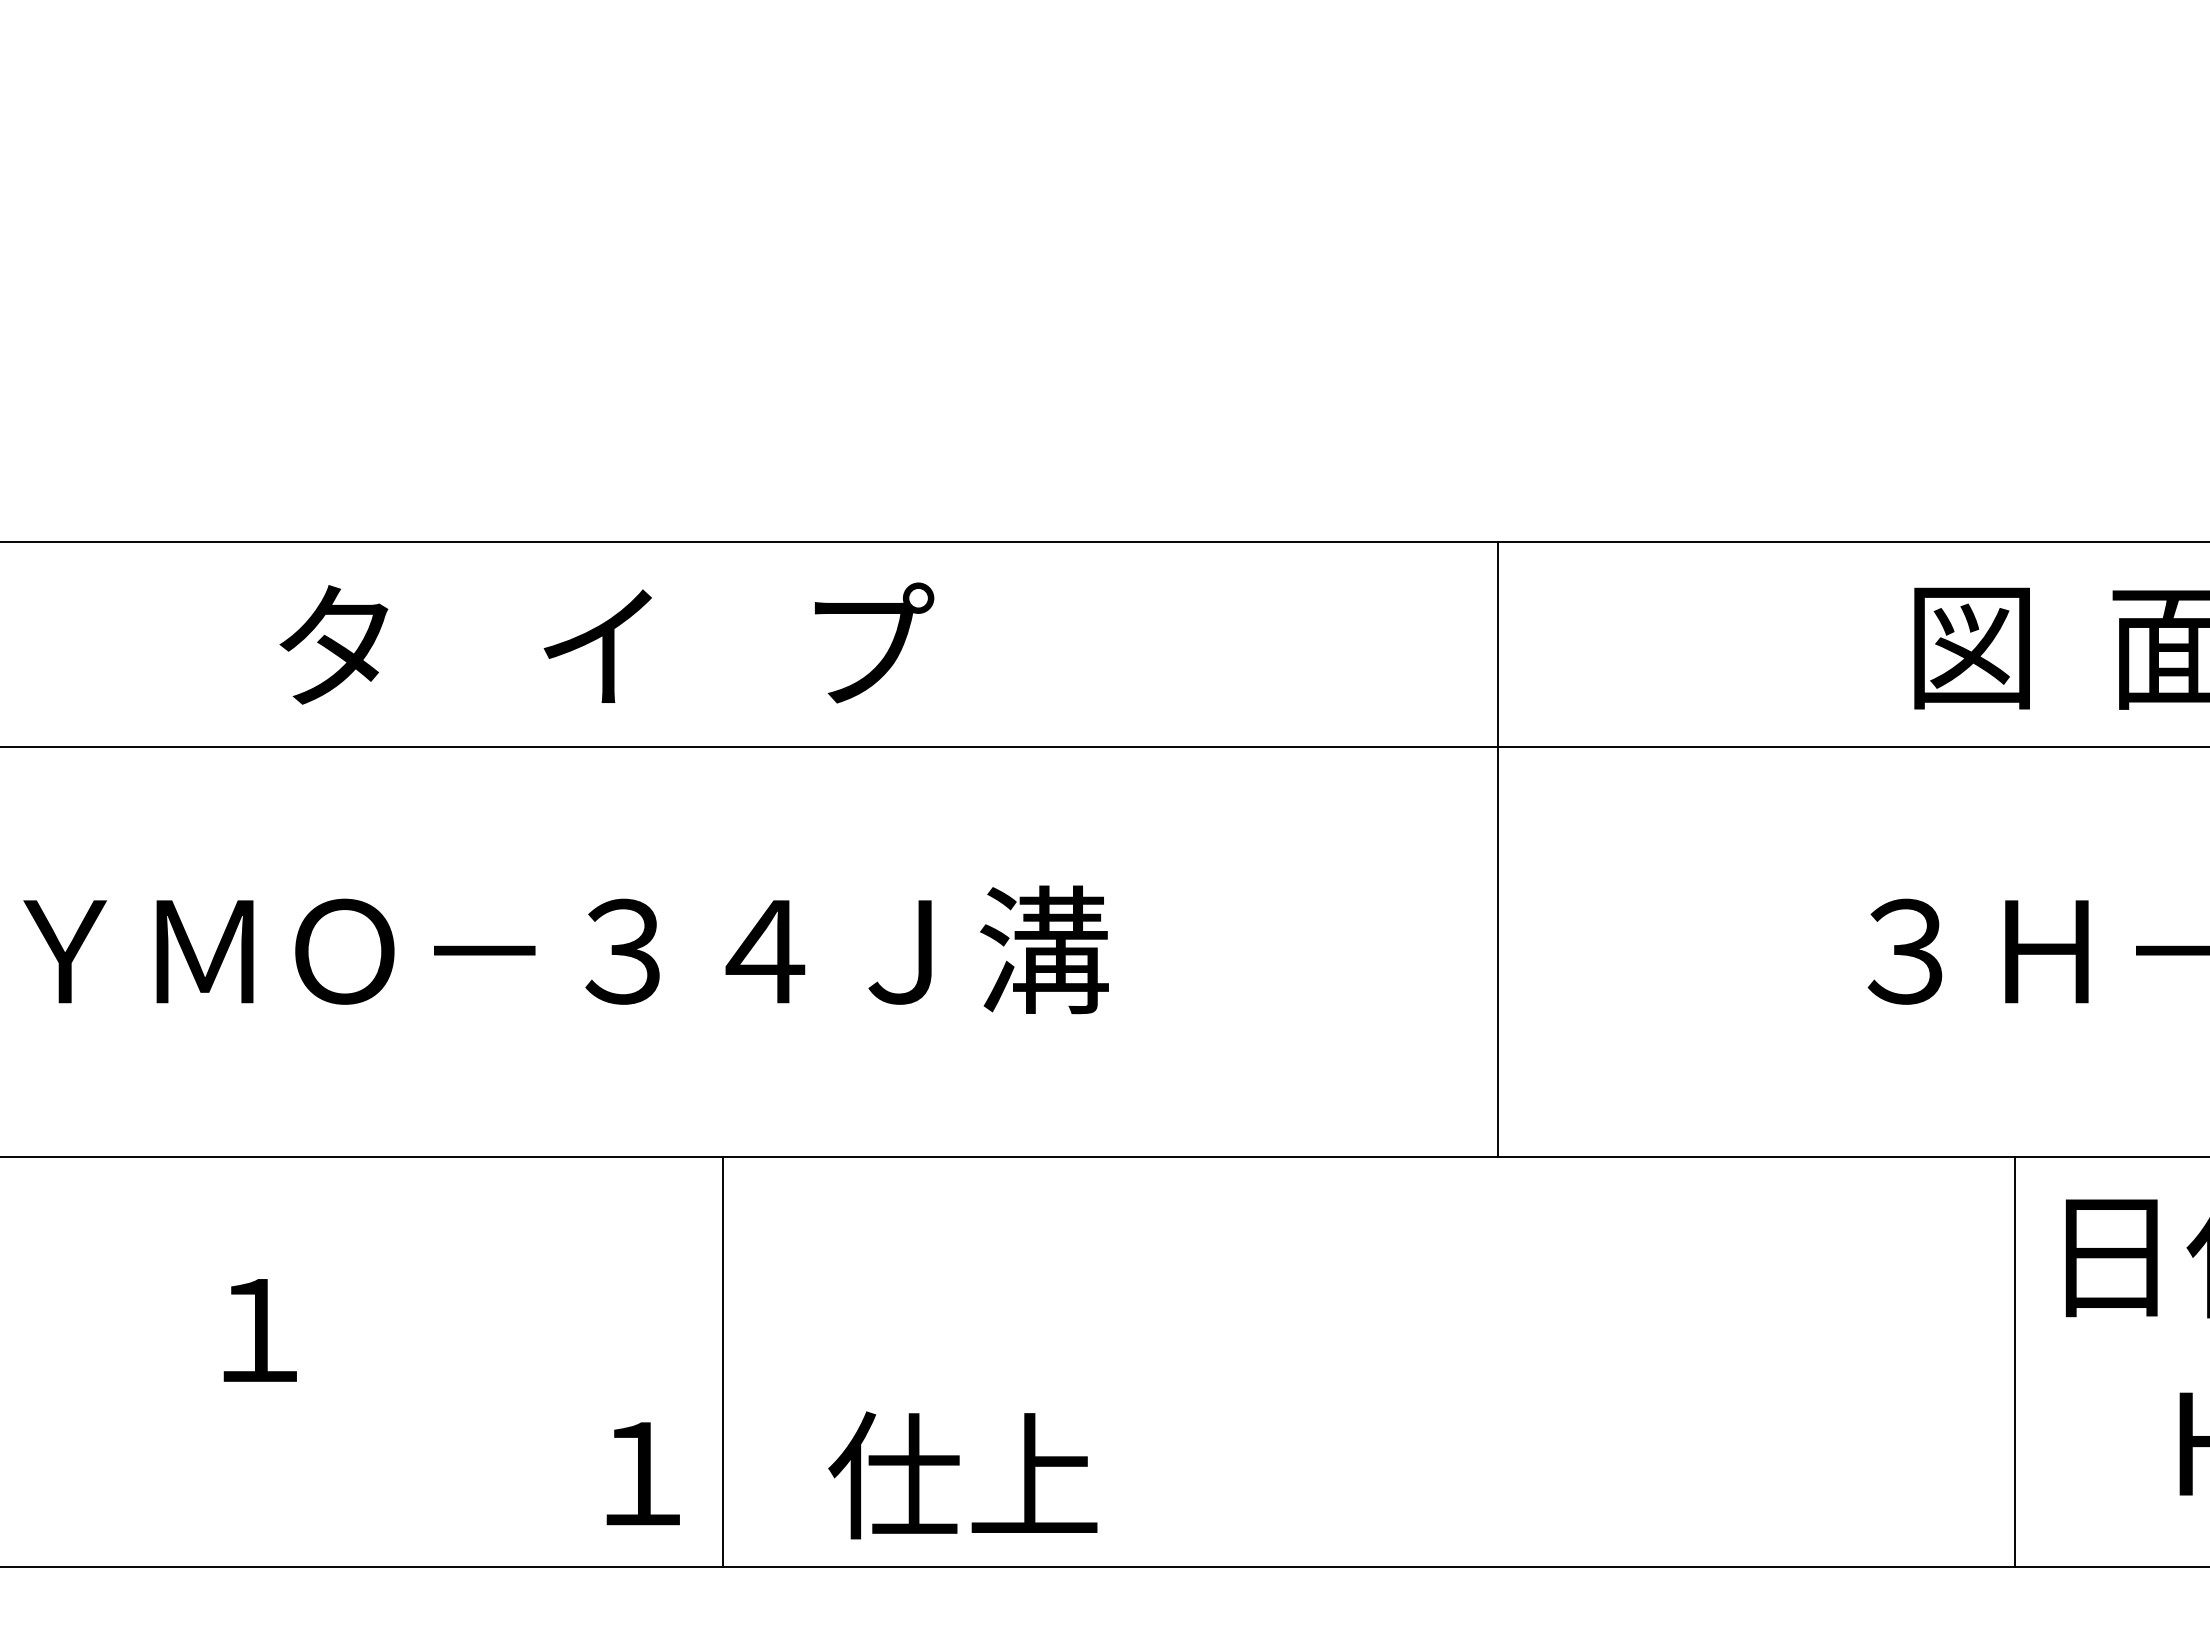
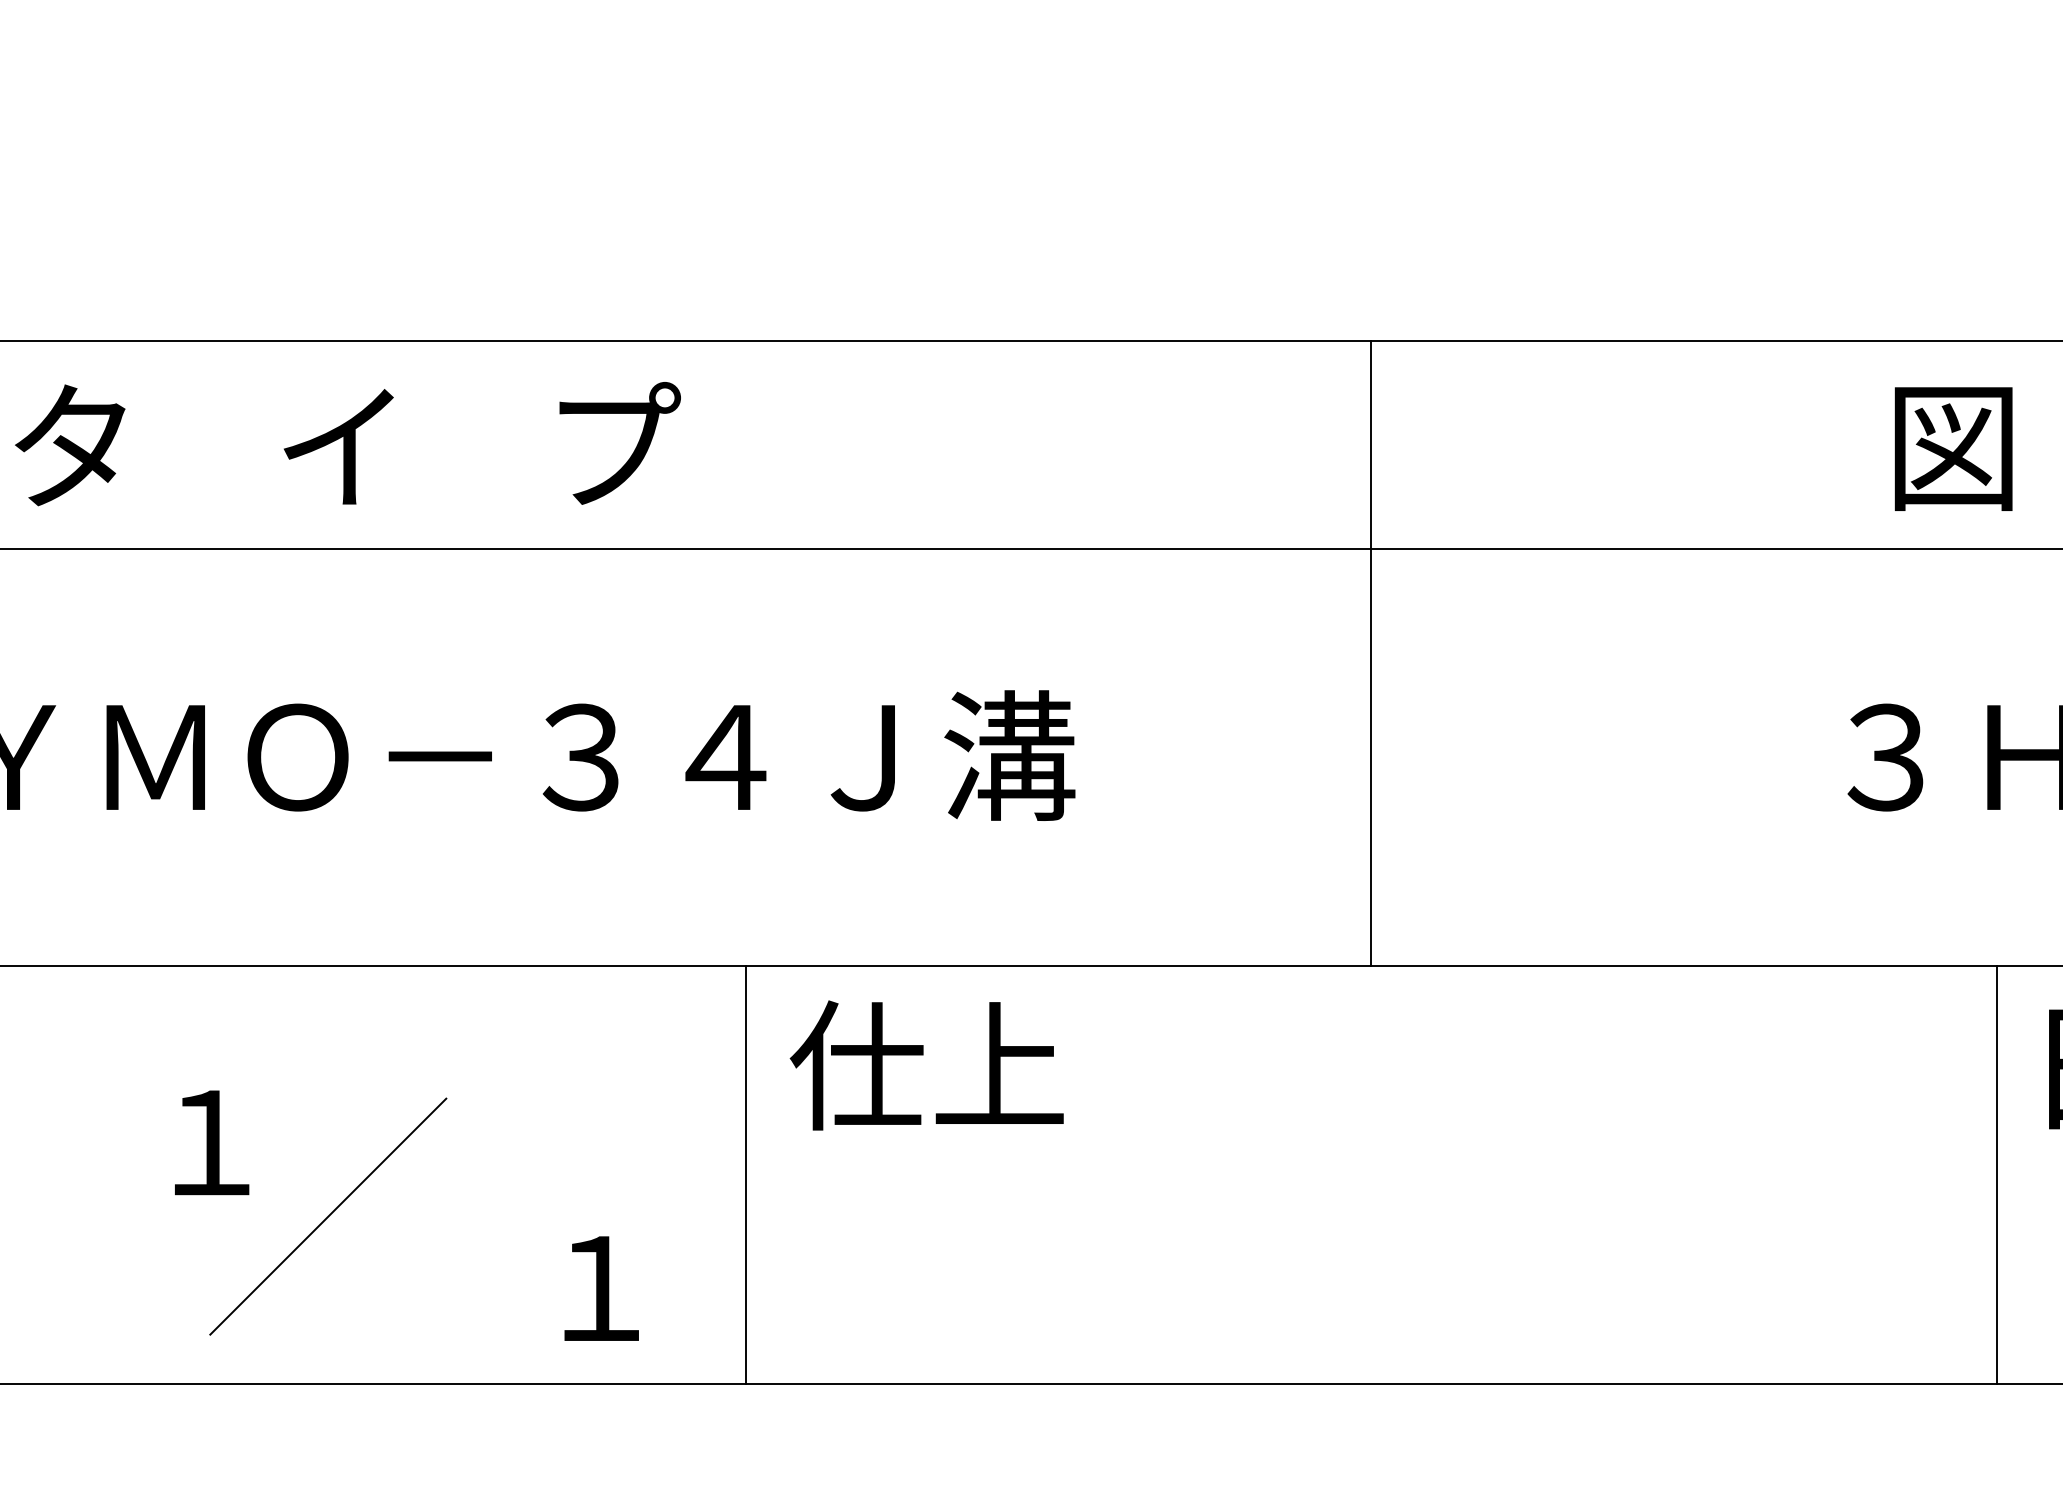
text: (606, 643) -> (347, 443), moved
line: (1497, 848) -> (1371, 652), moved
line: (722, 1361) -> (745, 1174), moved
line: (374, 1402) -> (328, 1216), added
text: (962, 1475) -> (926, 1065), moved

